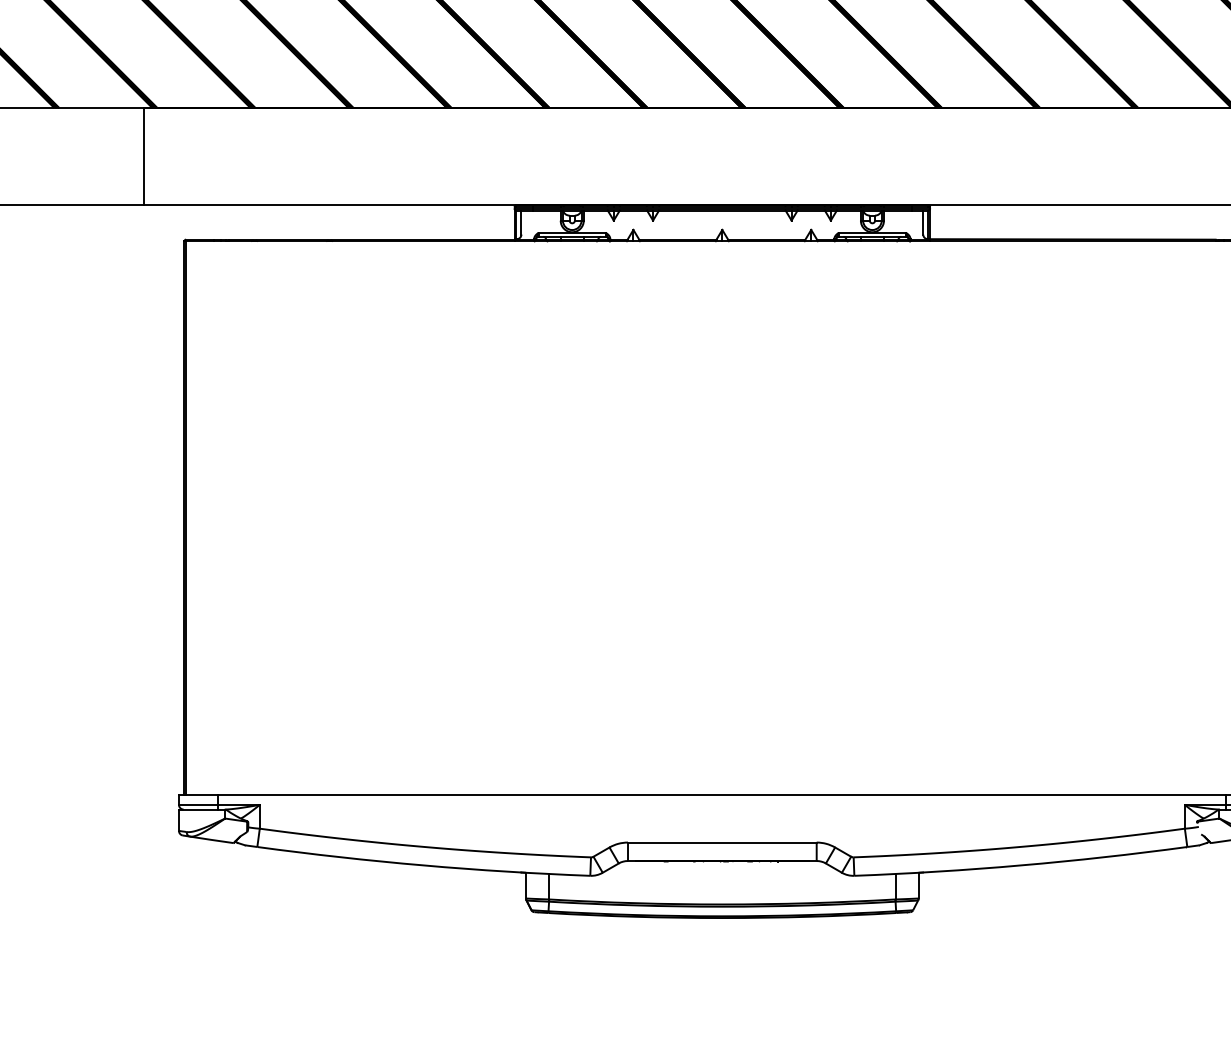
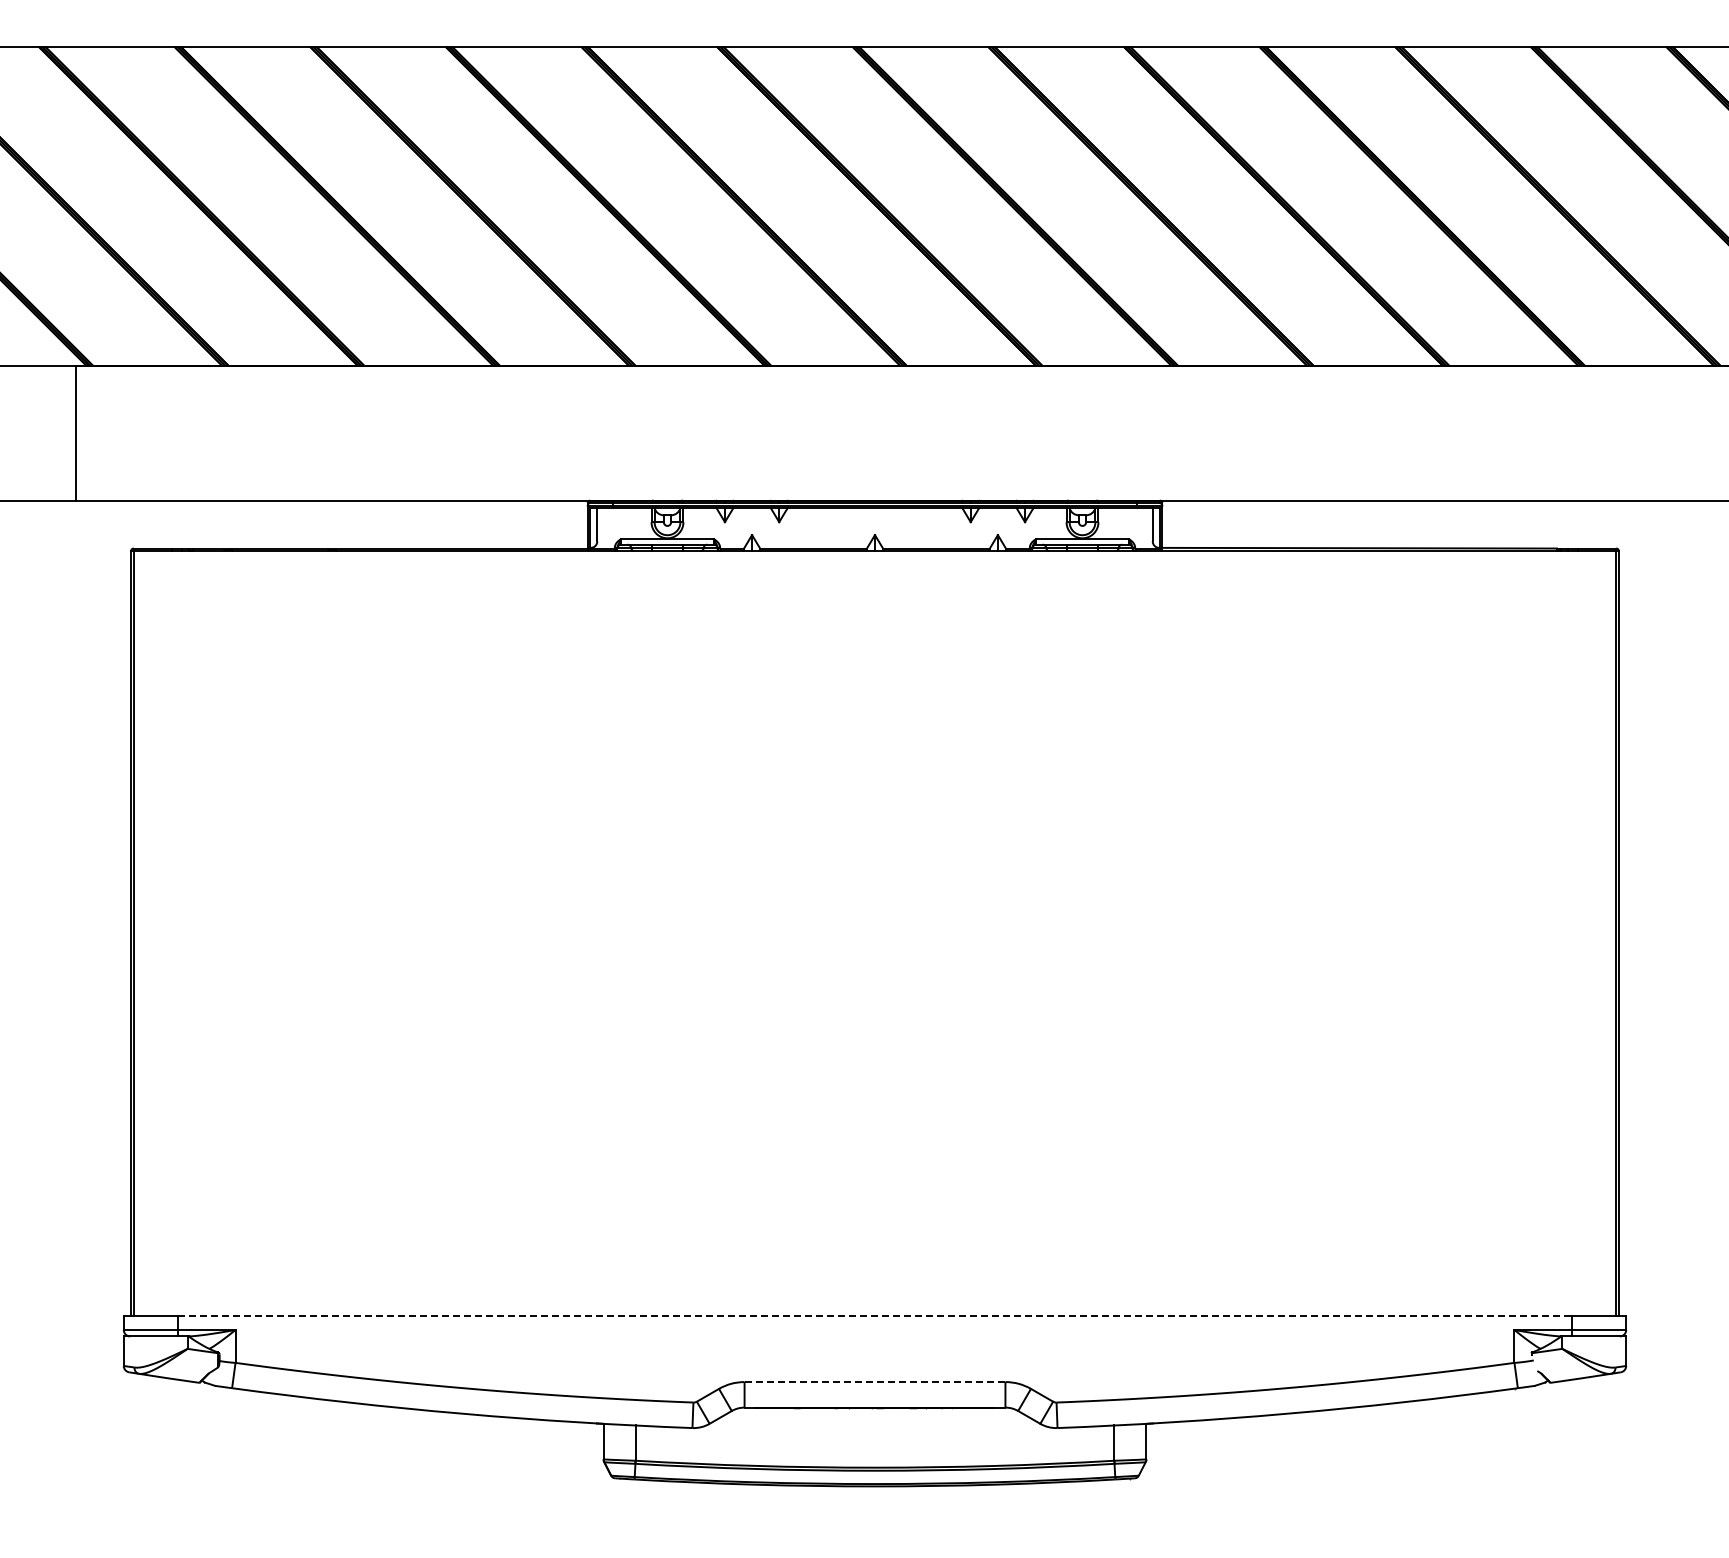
line: (722, 794) -> (875, 1315), solid -> dashed
line: (722, 842) -> (875, 1382), solid -> dashed

